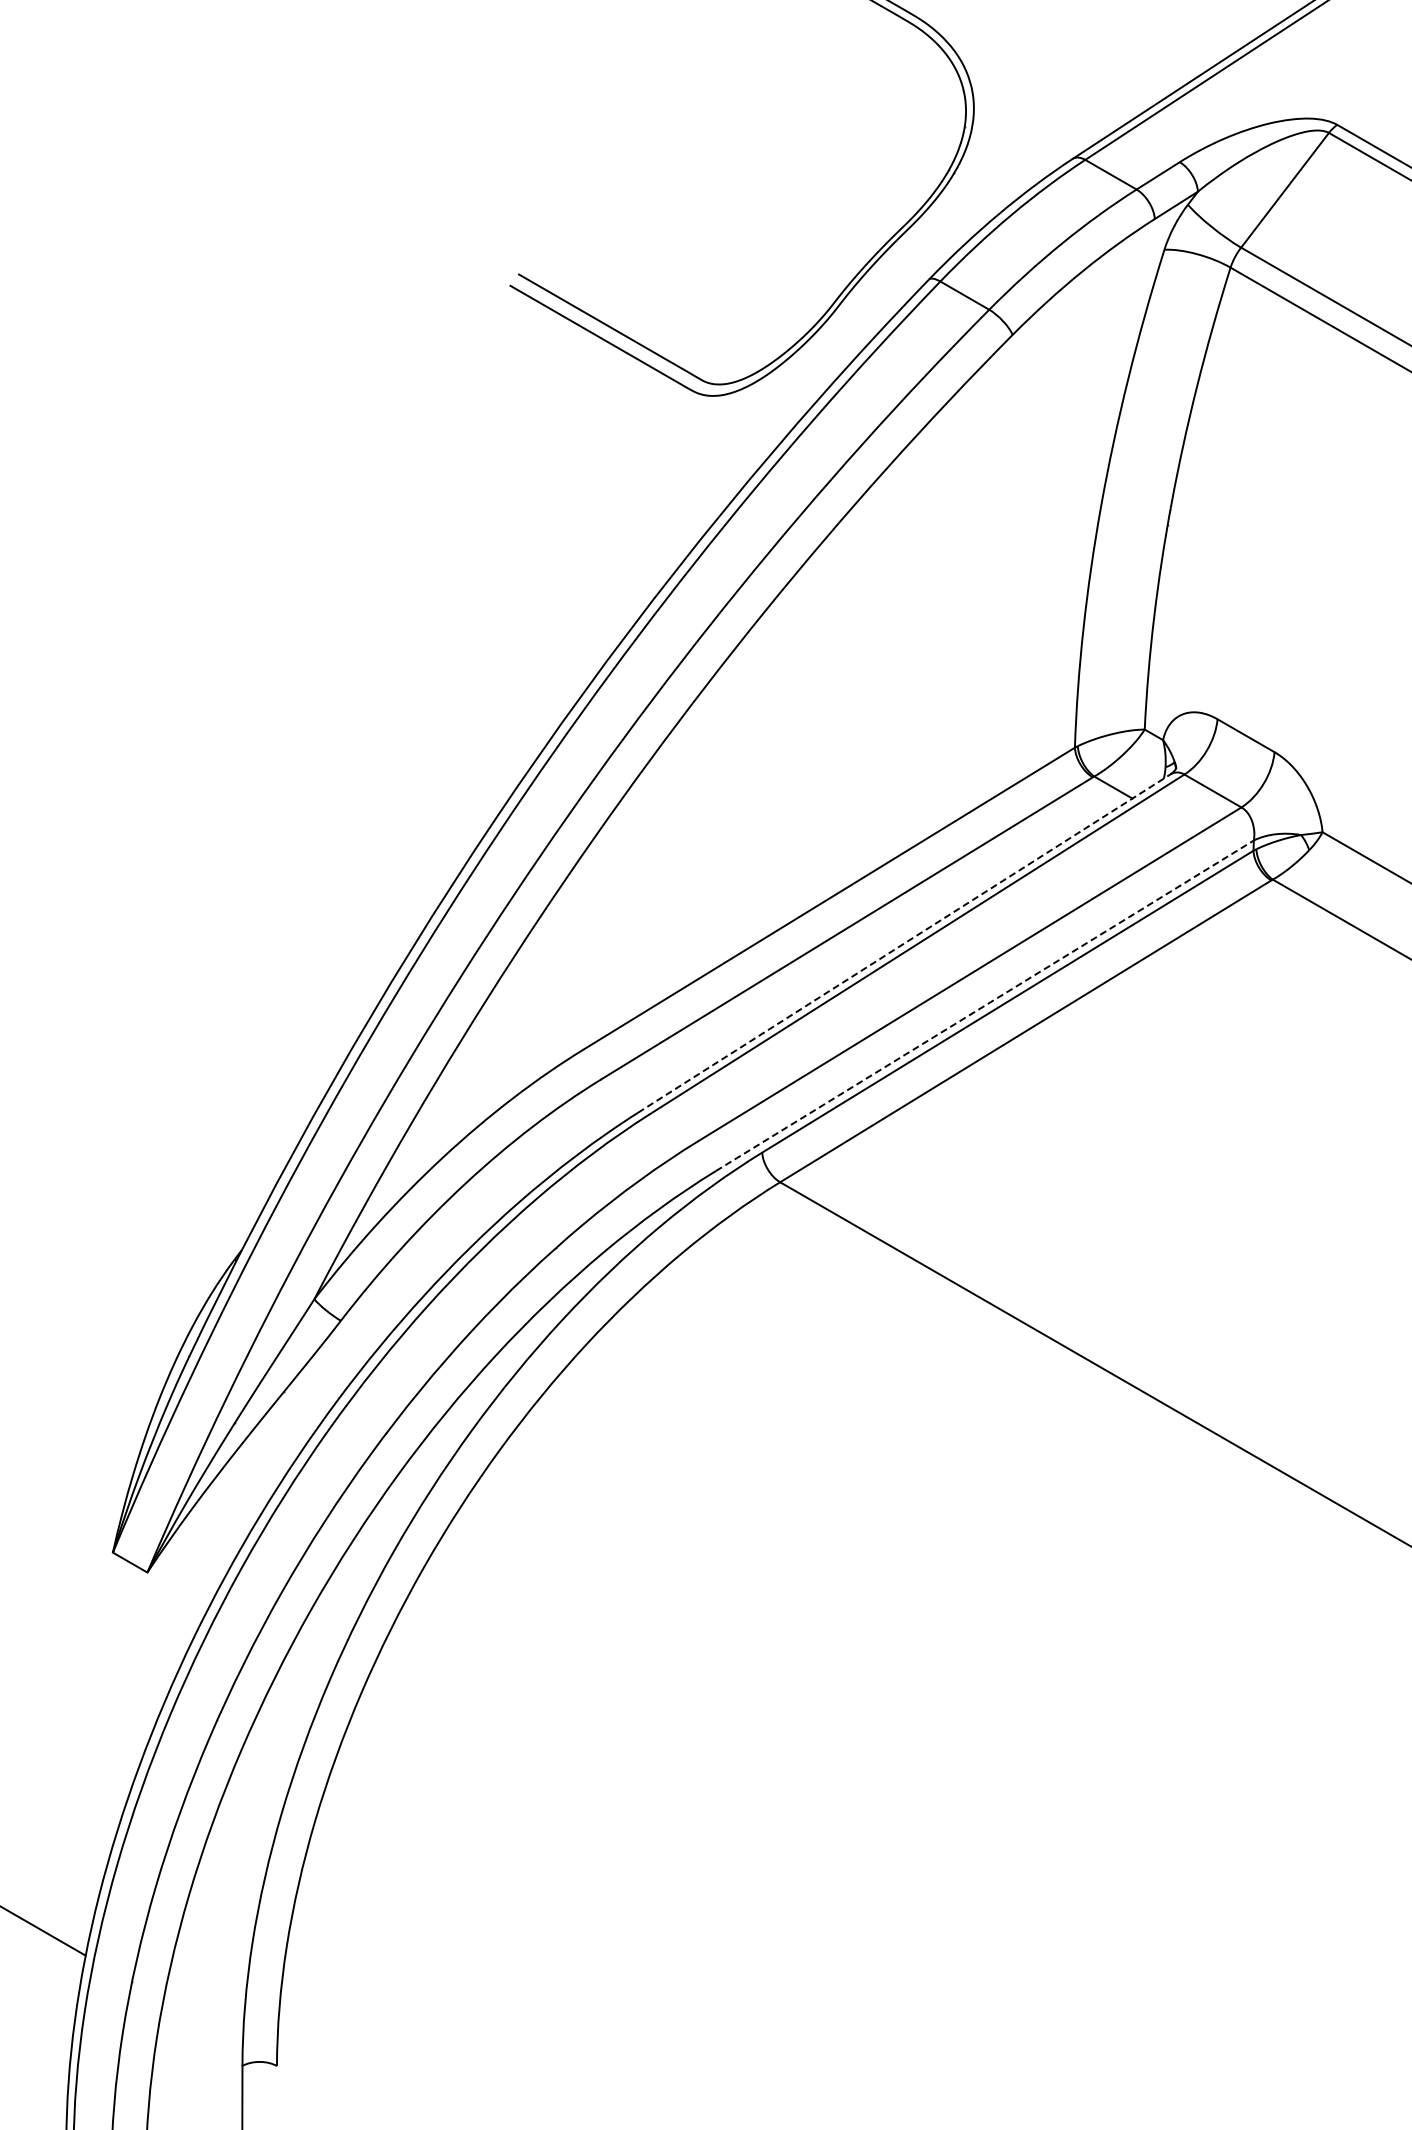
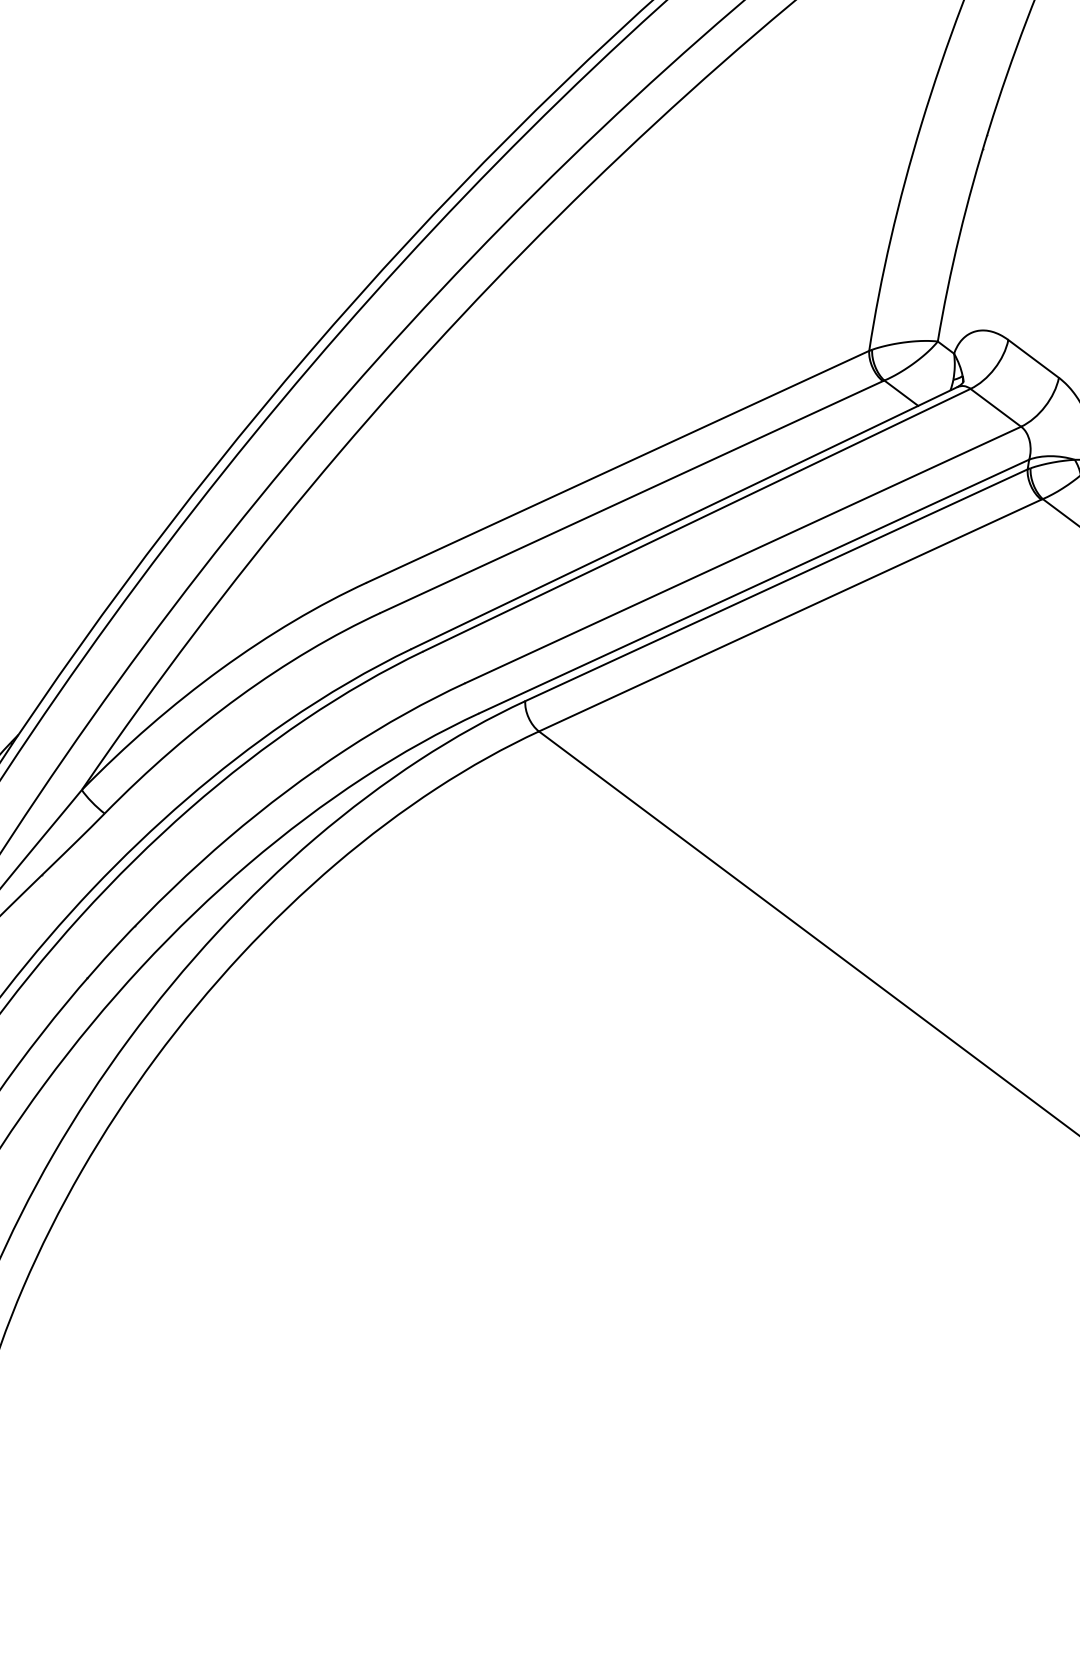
line: (904, 943) -> (684, 518), dashed -> solid
line: (984, 1005) -> (753, 586), dashed -> solid

